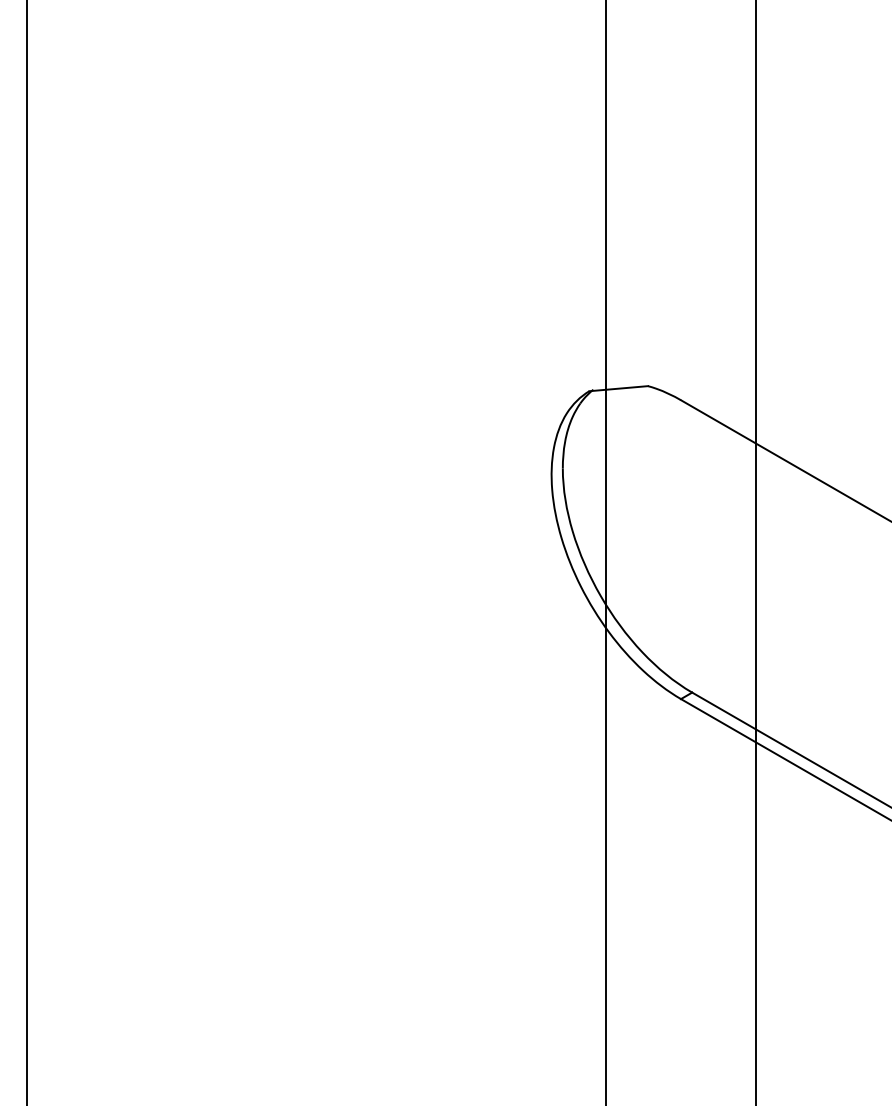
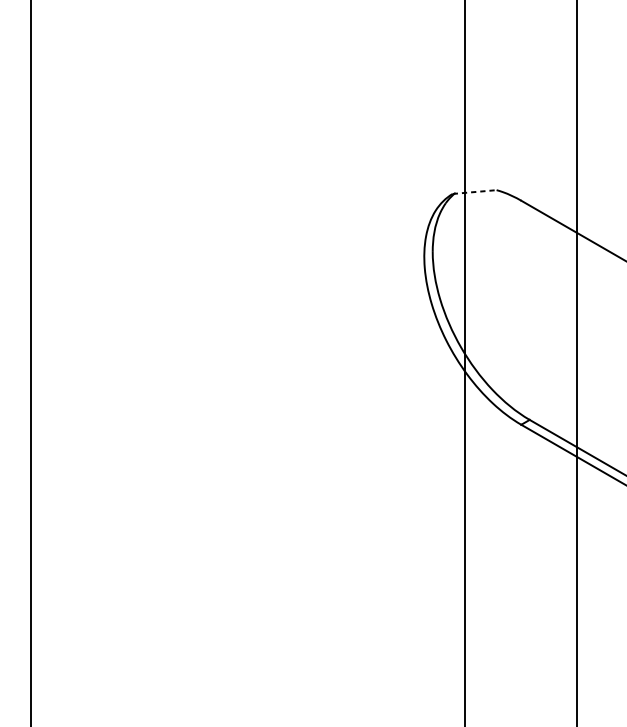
line: (619, 388) -> (475, 191), solid -> dashed

